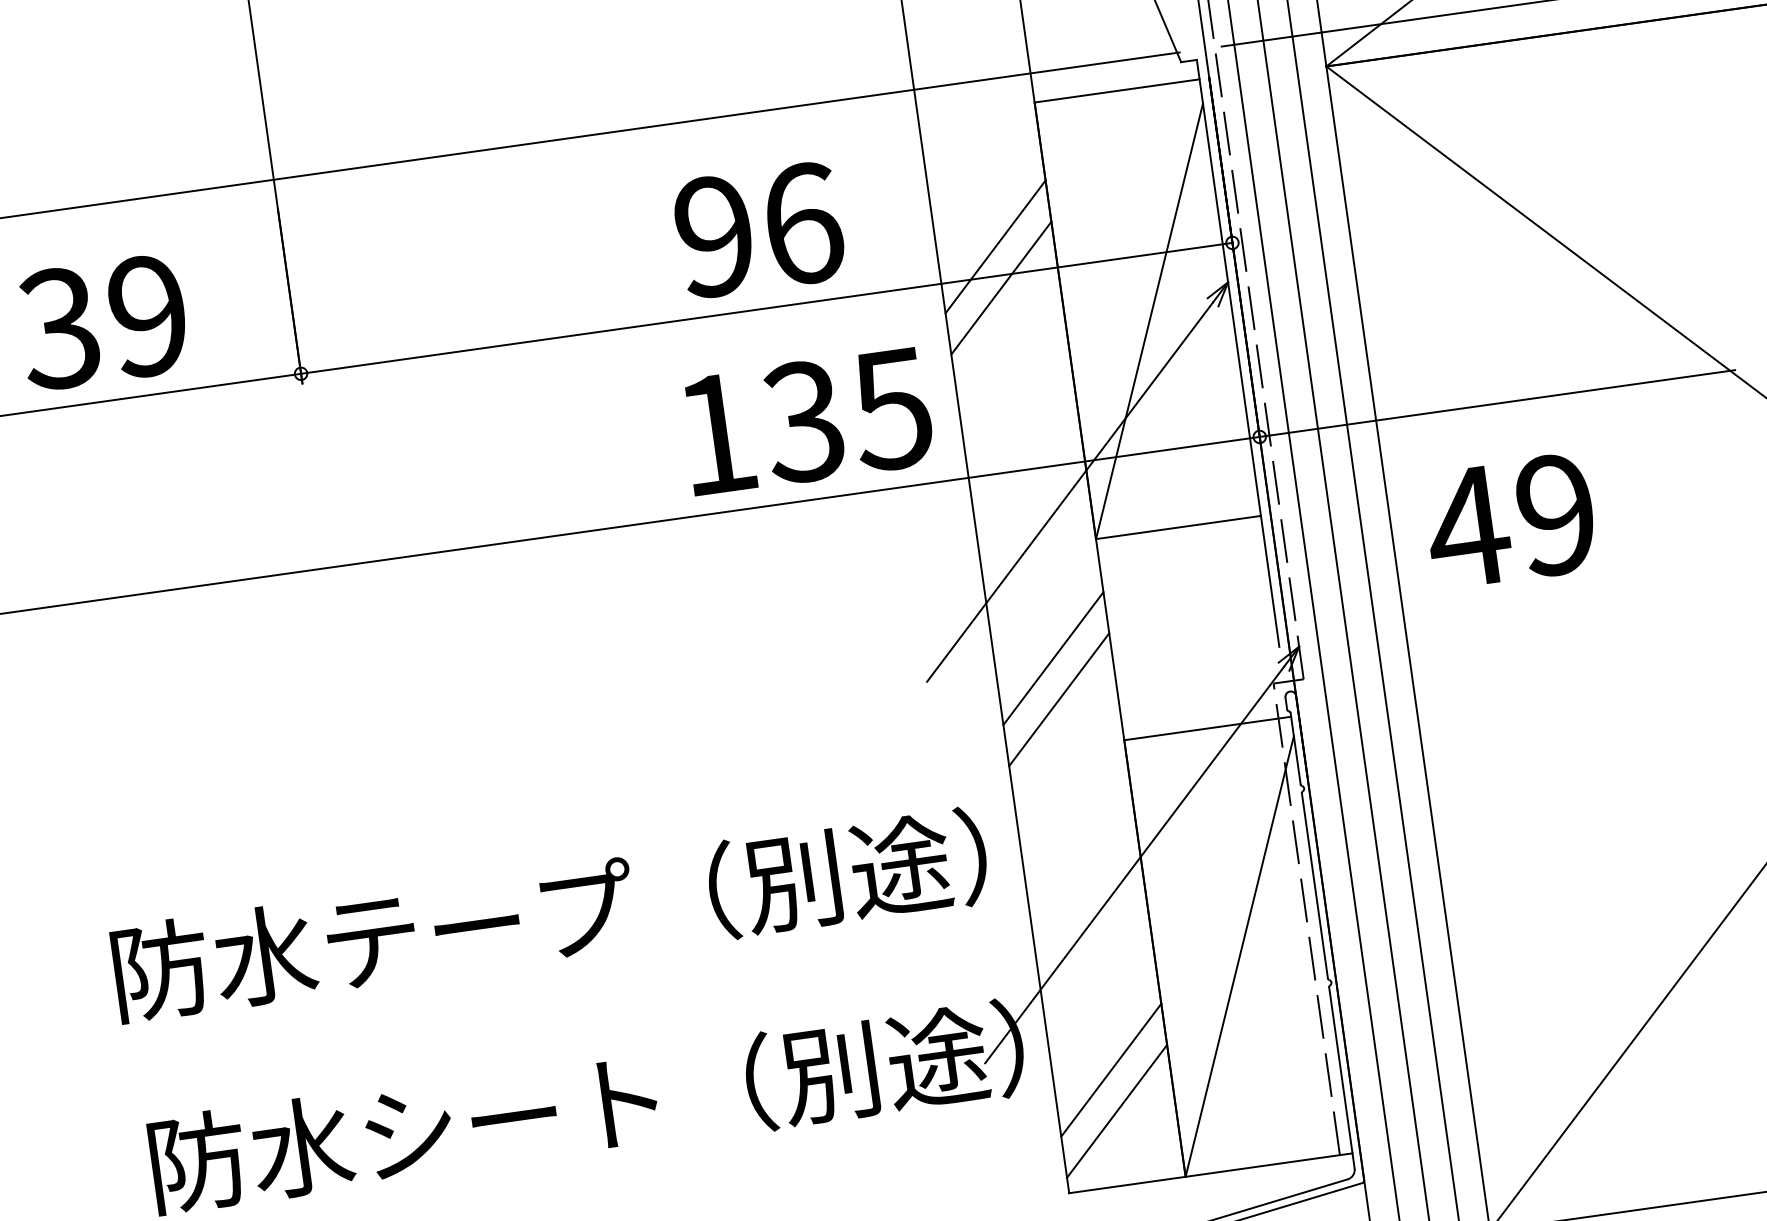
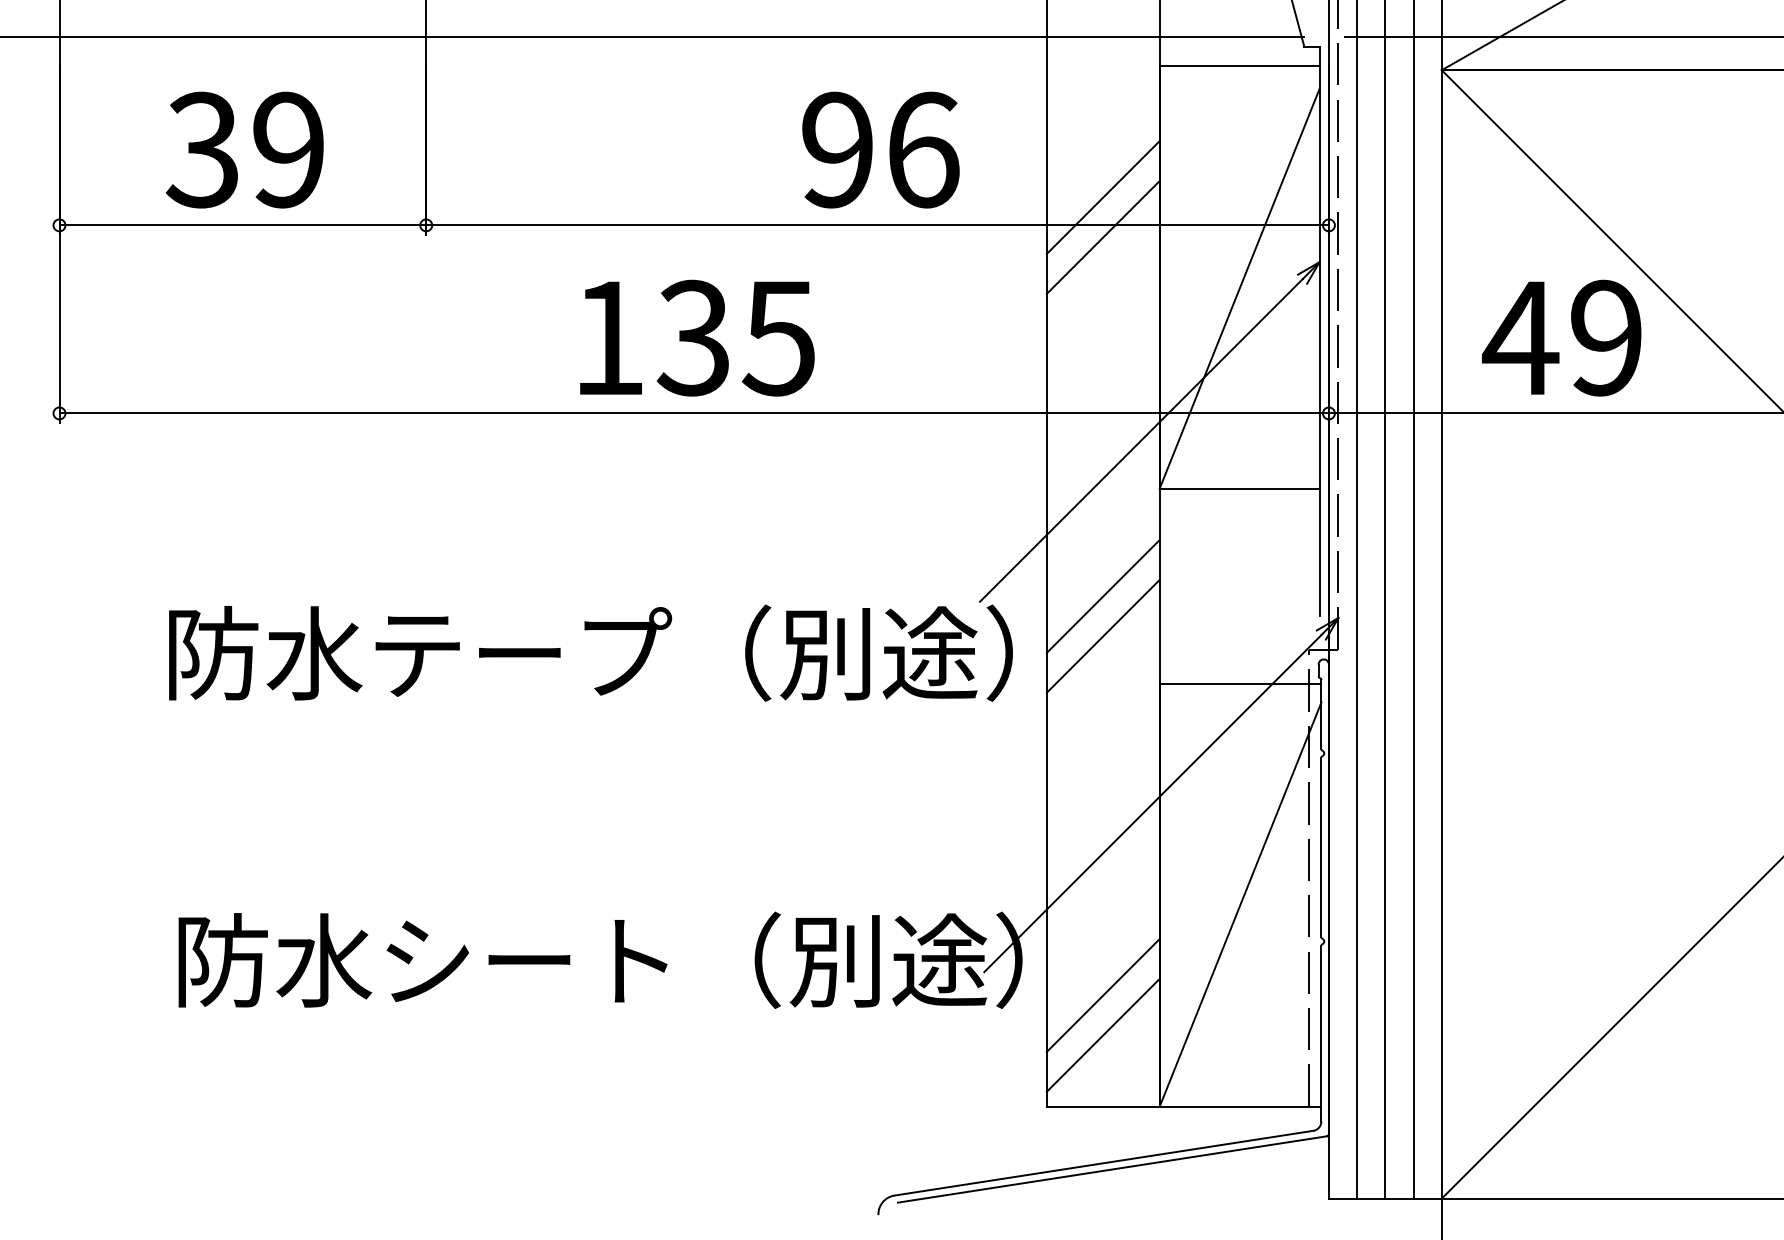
text: (807, 420) -> (697, 337), moved
text: (1509, 520) -> (1561, 337), moved
text: (549, 914) -> (590, 652), moved

